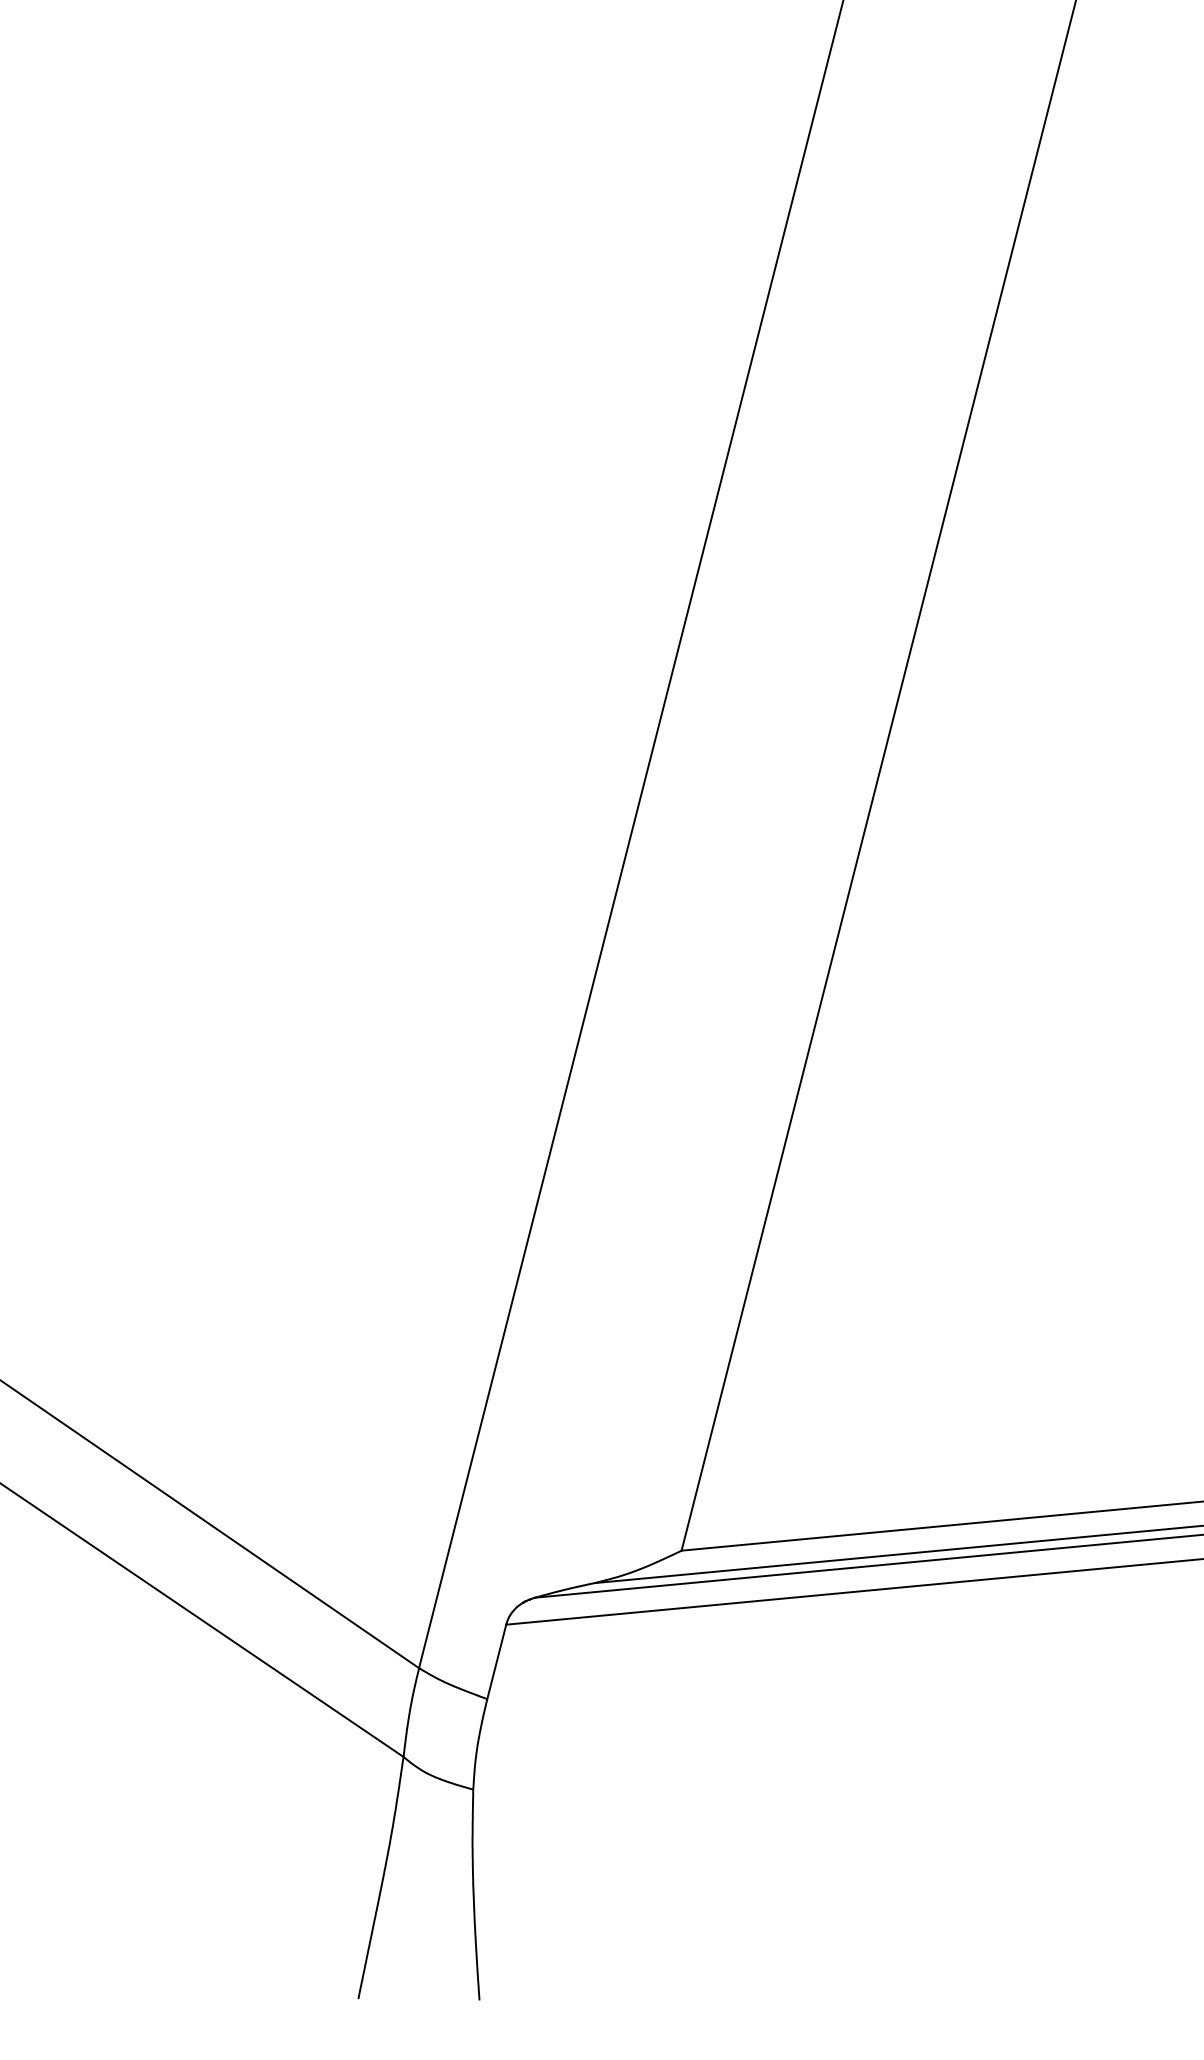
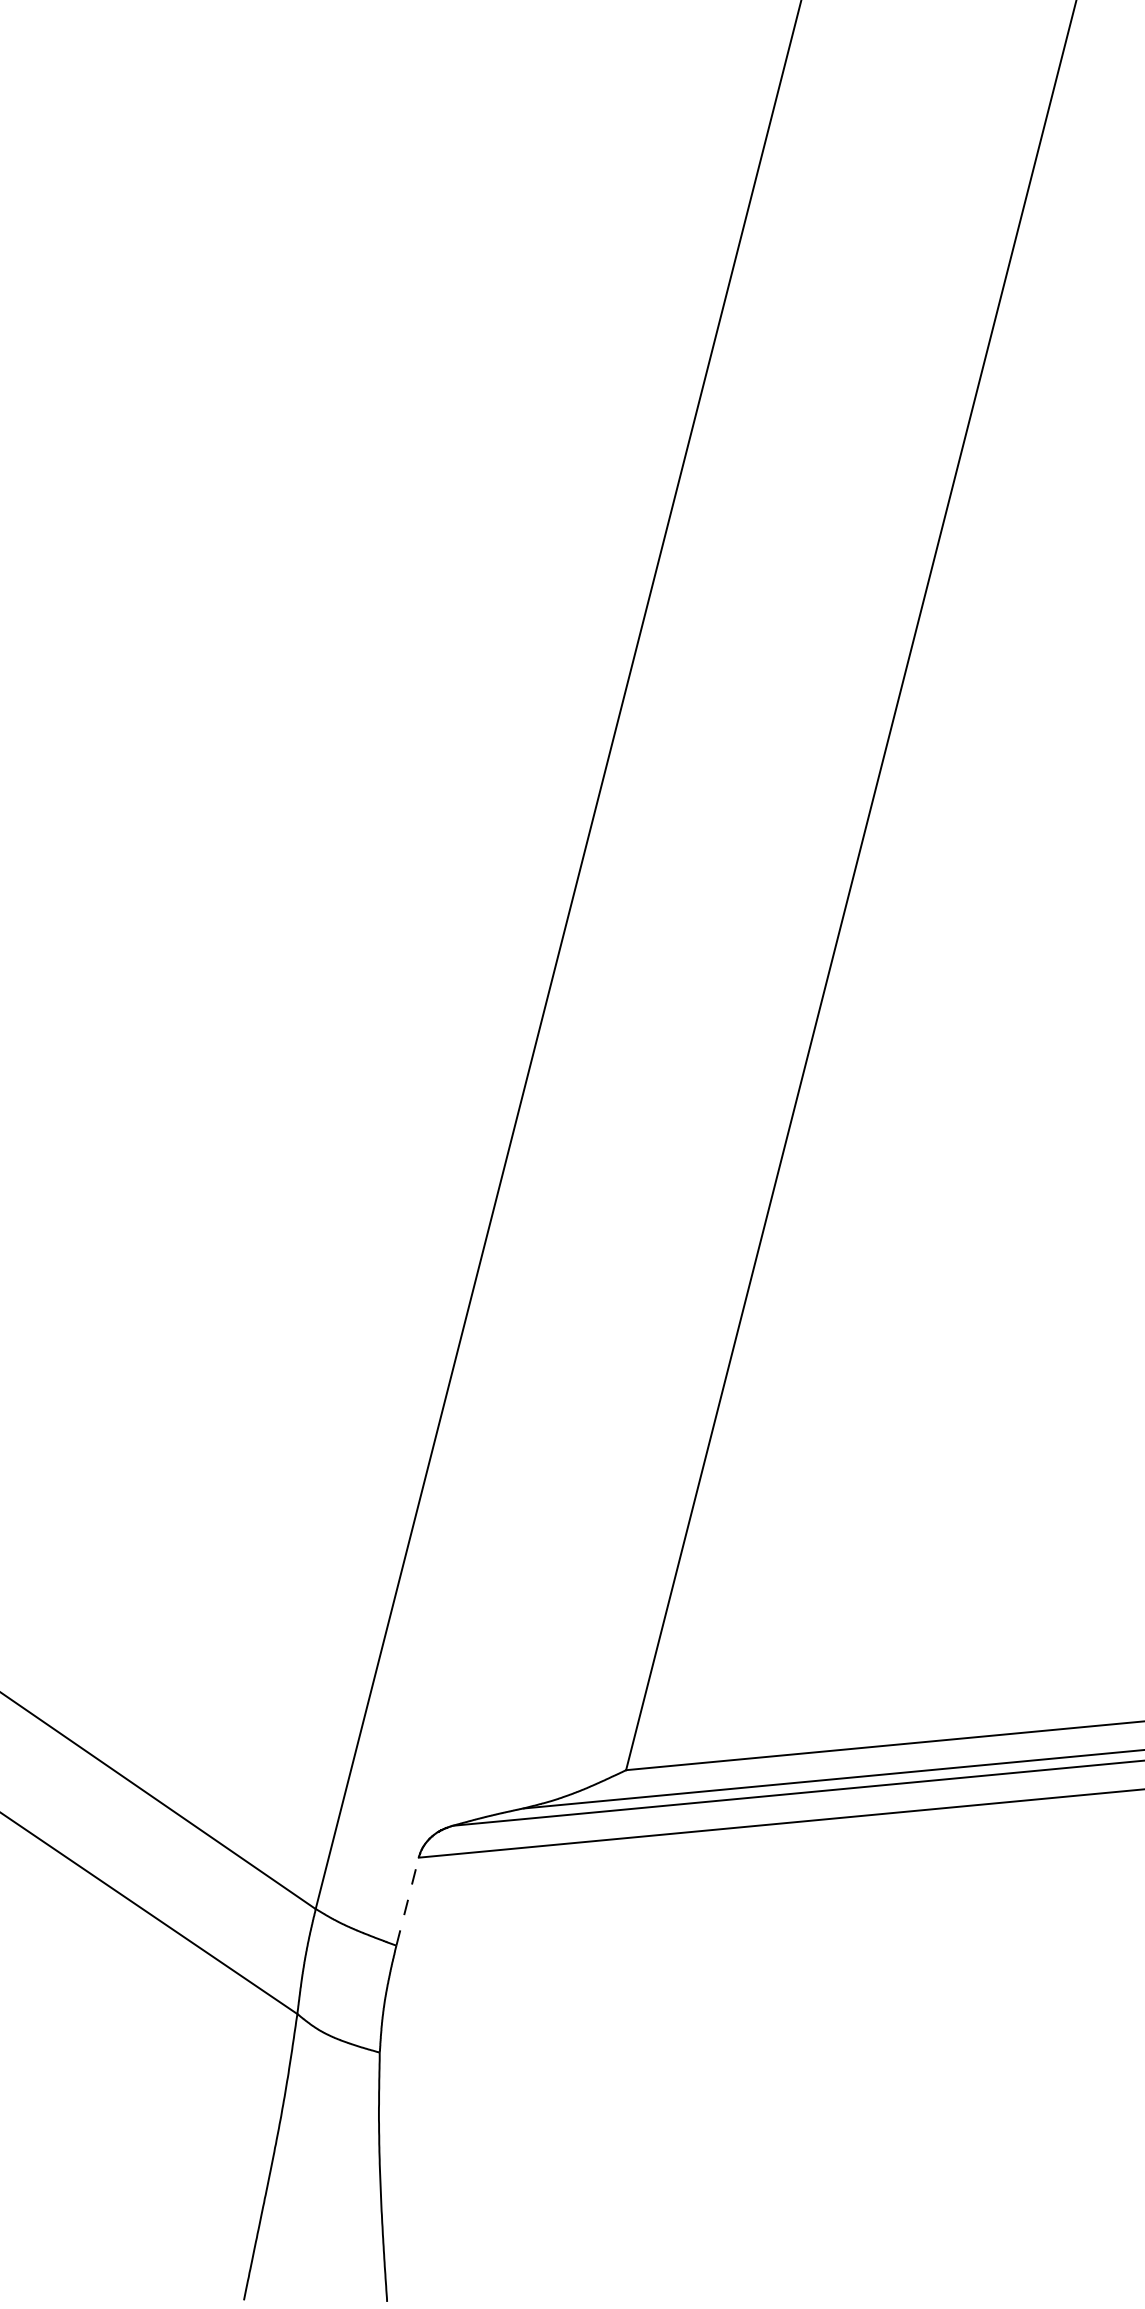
line: (496, 1661) -> (407, 1901), solid -> dashed

